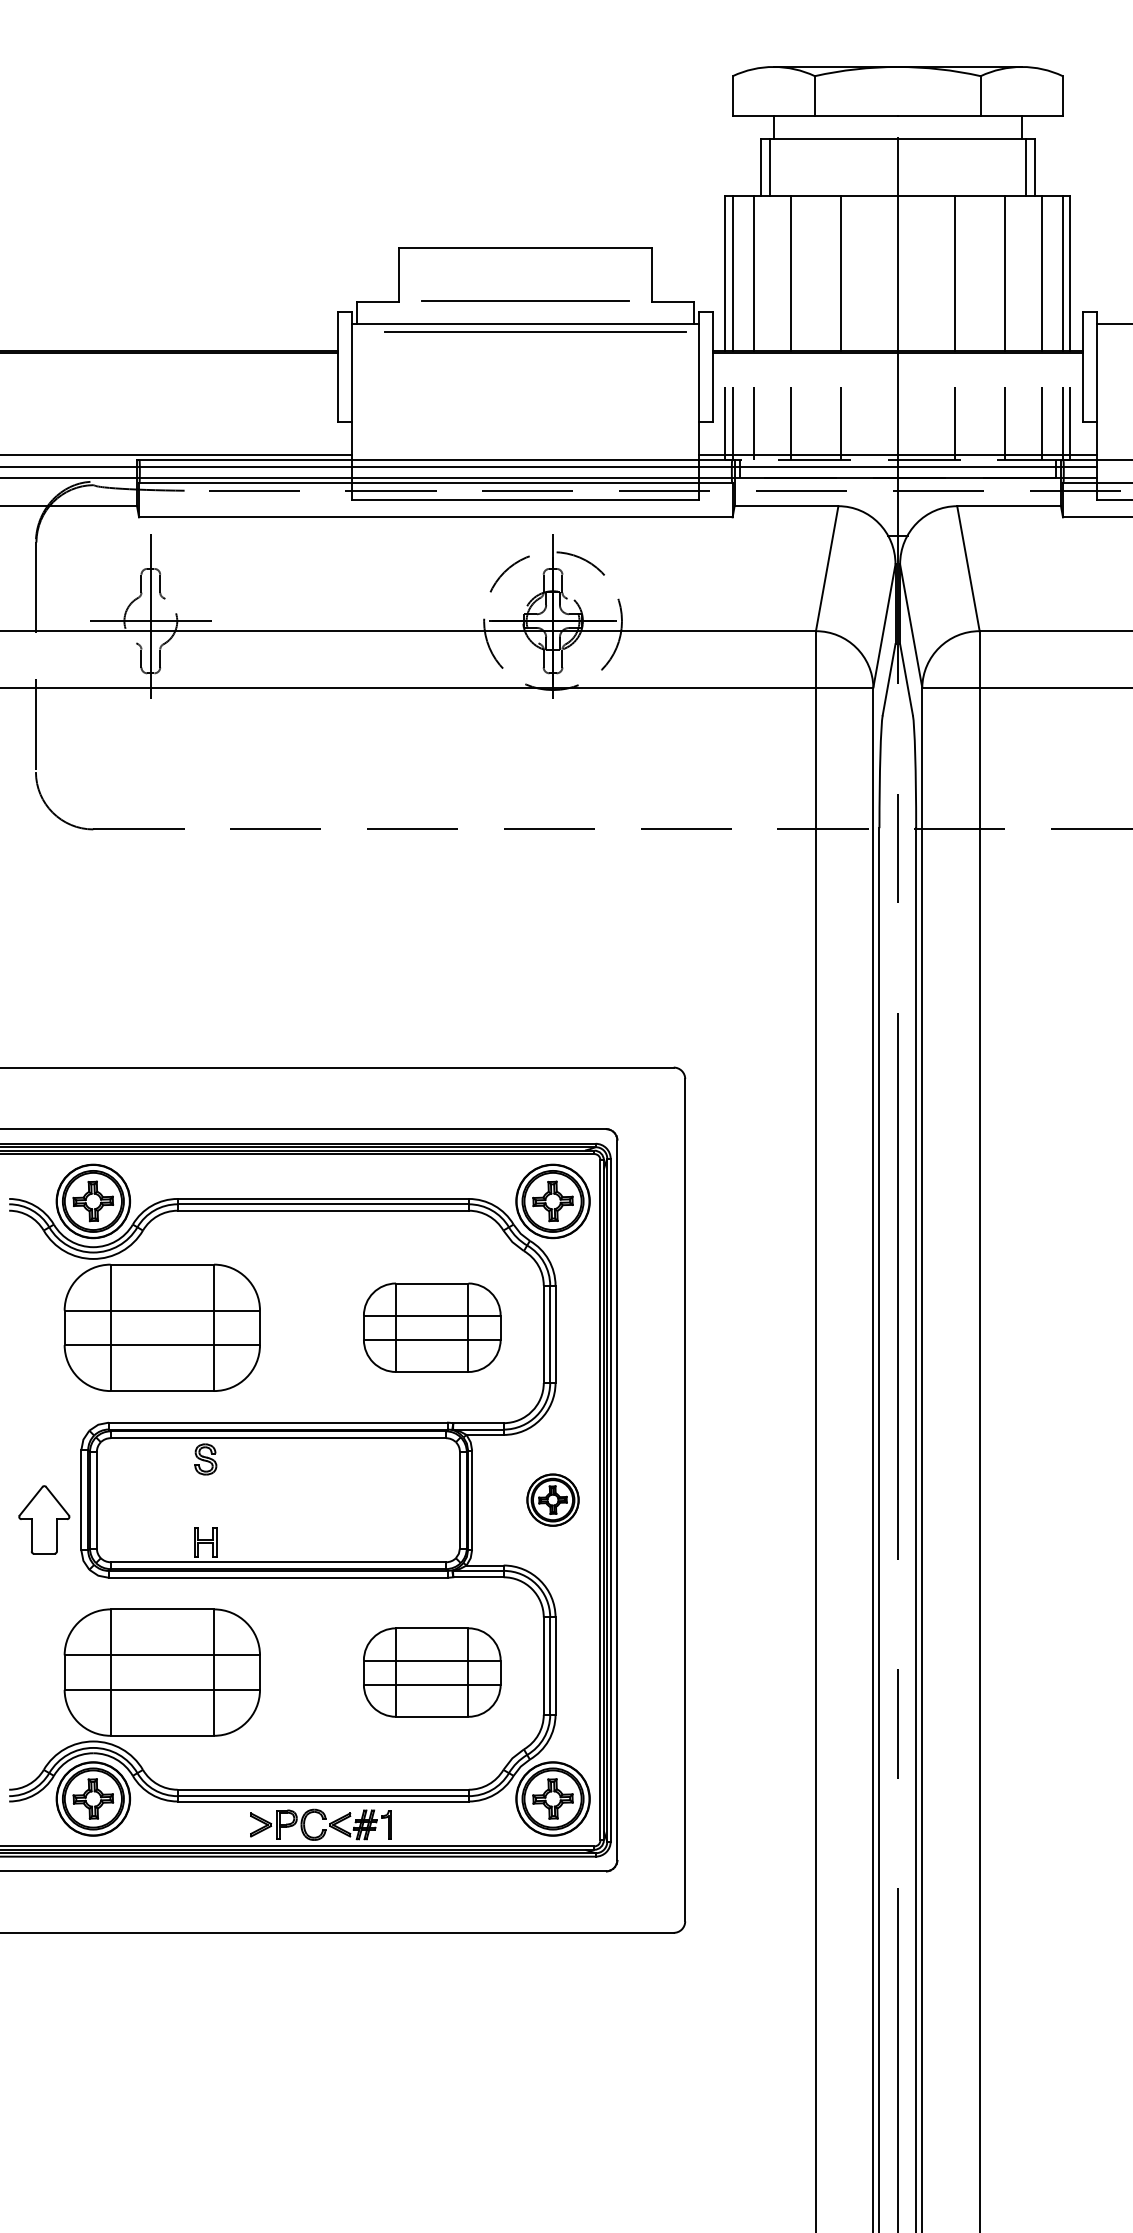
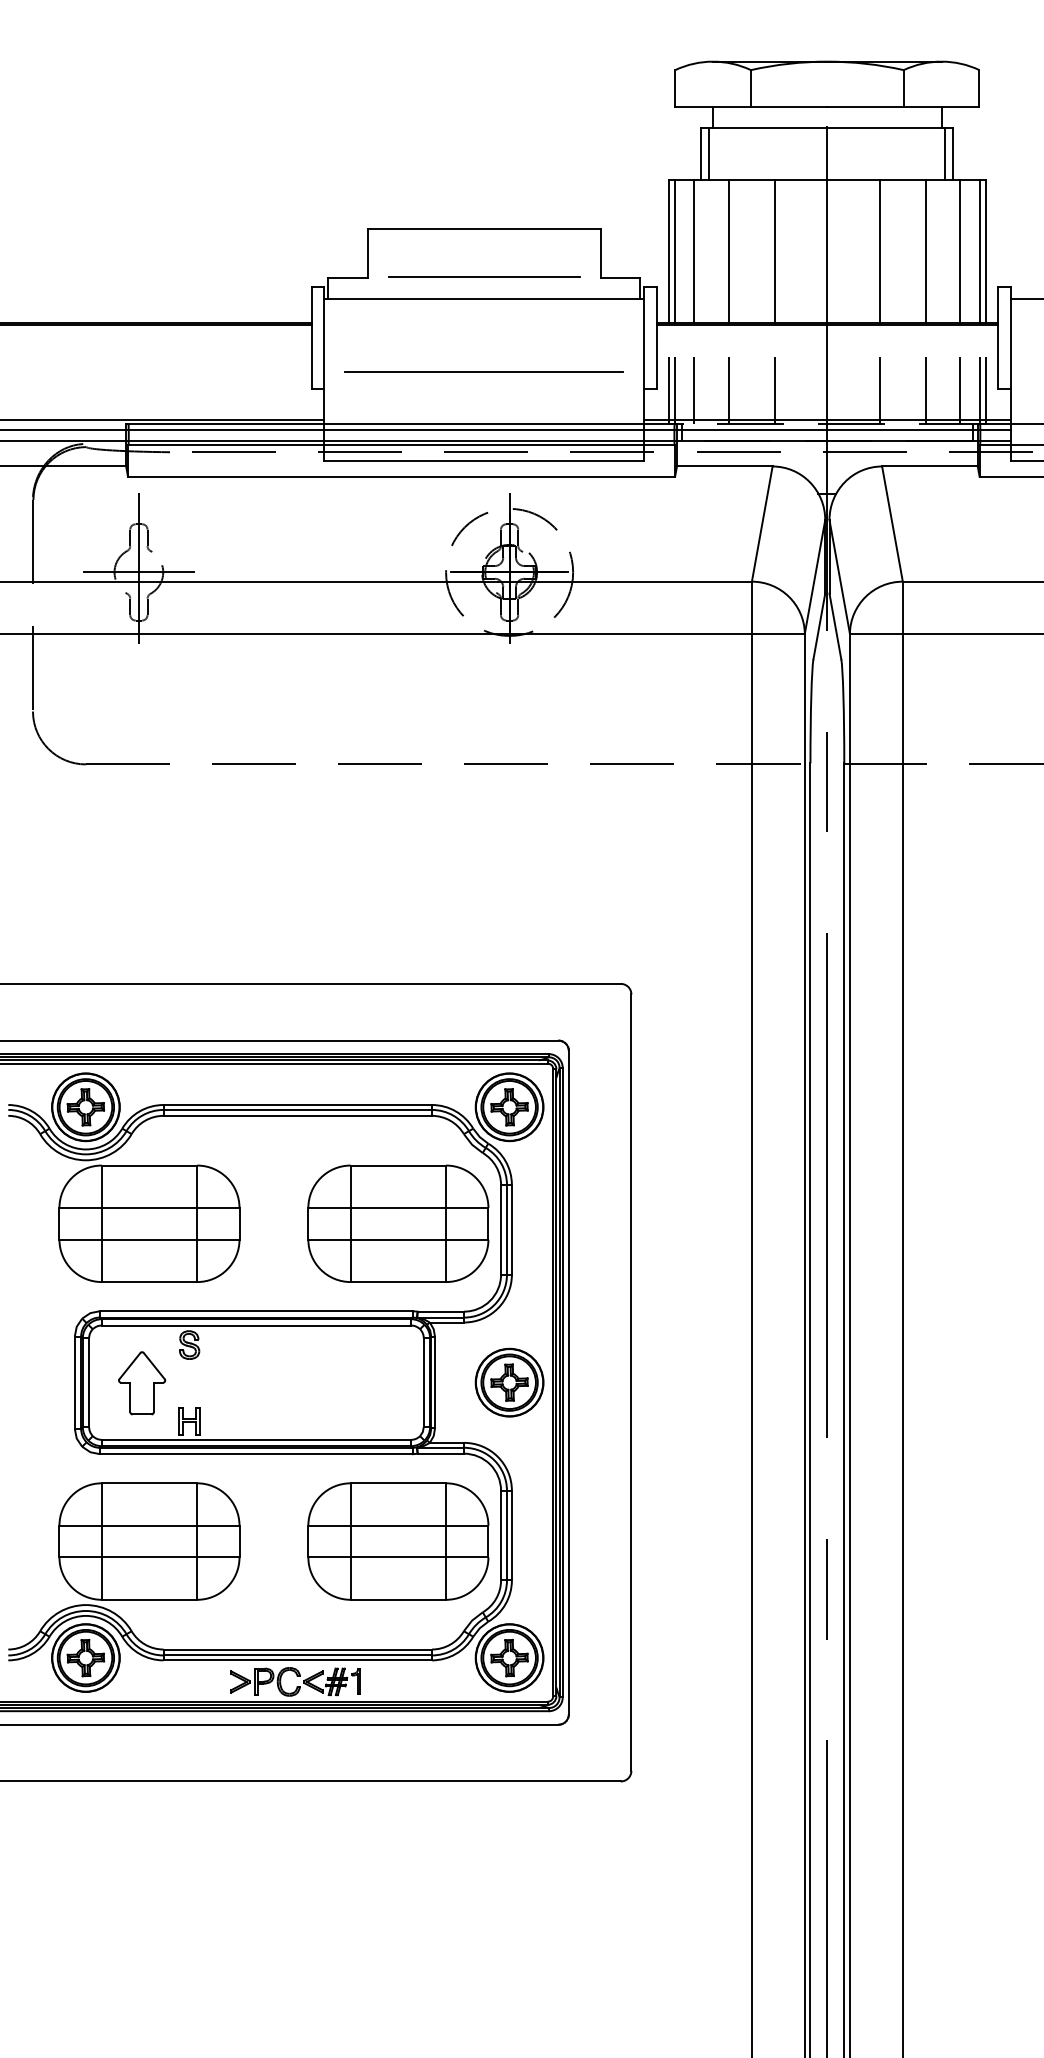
line: (535, 331) -> (484, 371), moved
part: (431, 1327) -> (397, 1223), size x1.43
part: (552, 1499) -> (509, 1382), size x1.43
part: (44, 1519) -> (142, 1382), moved
part: (431, 1672) -> (397, 1541), size x1.43

